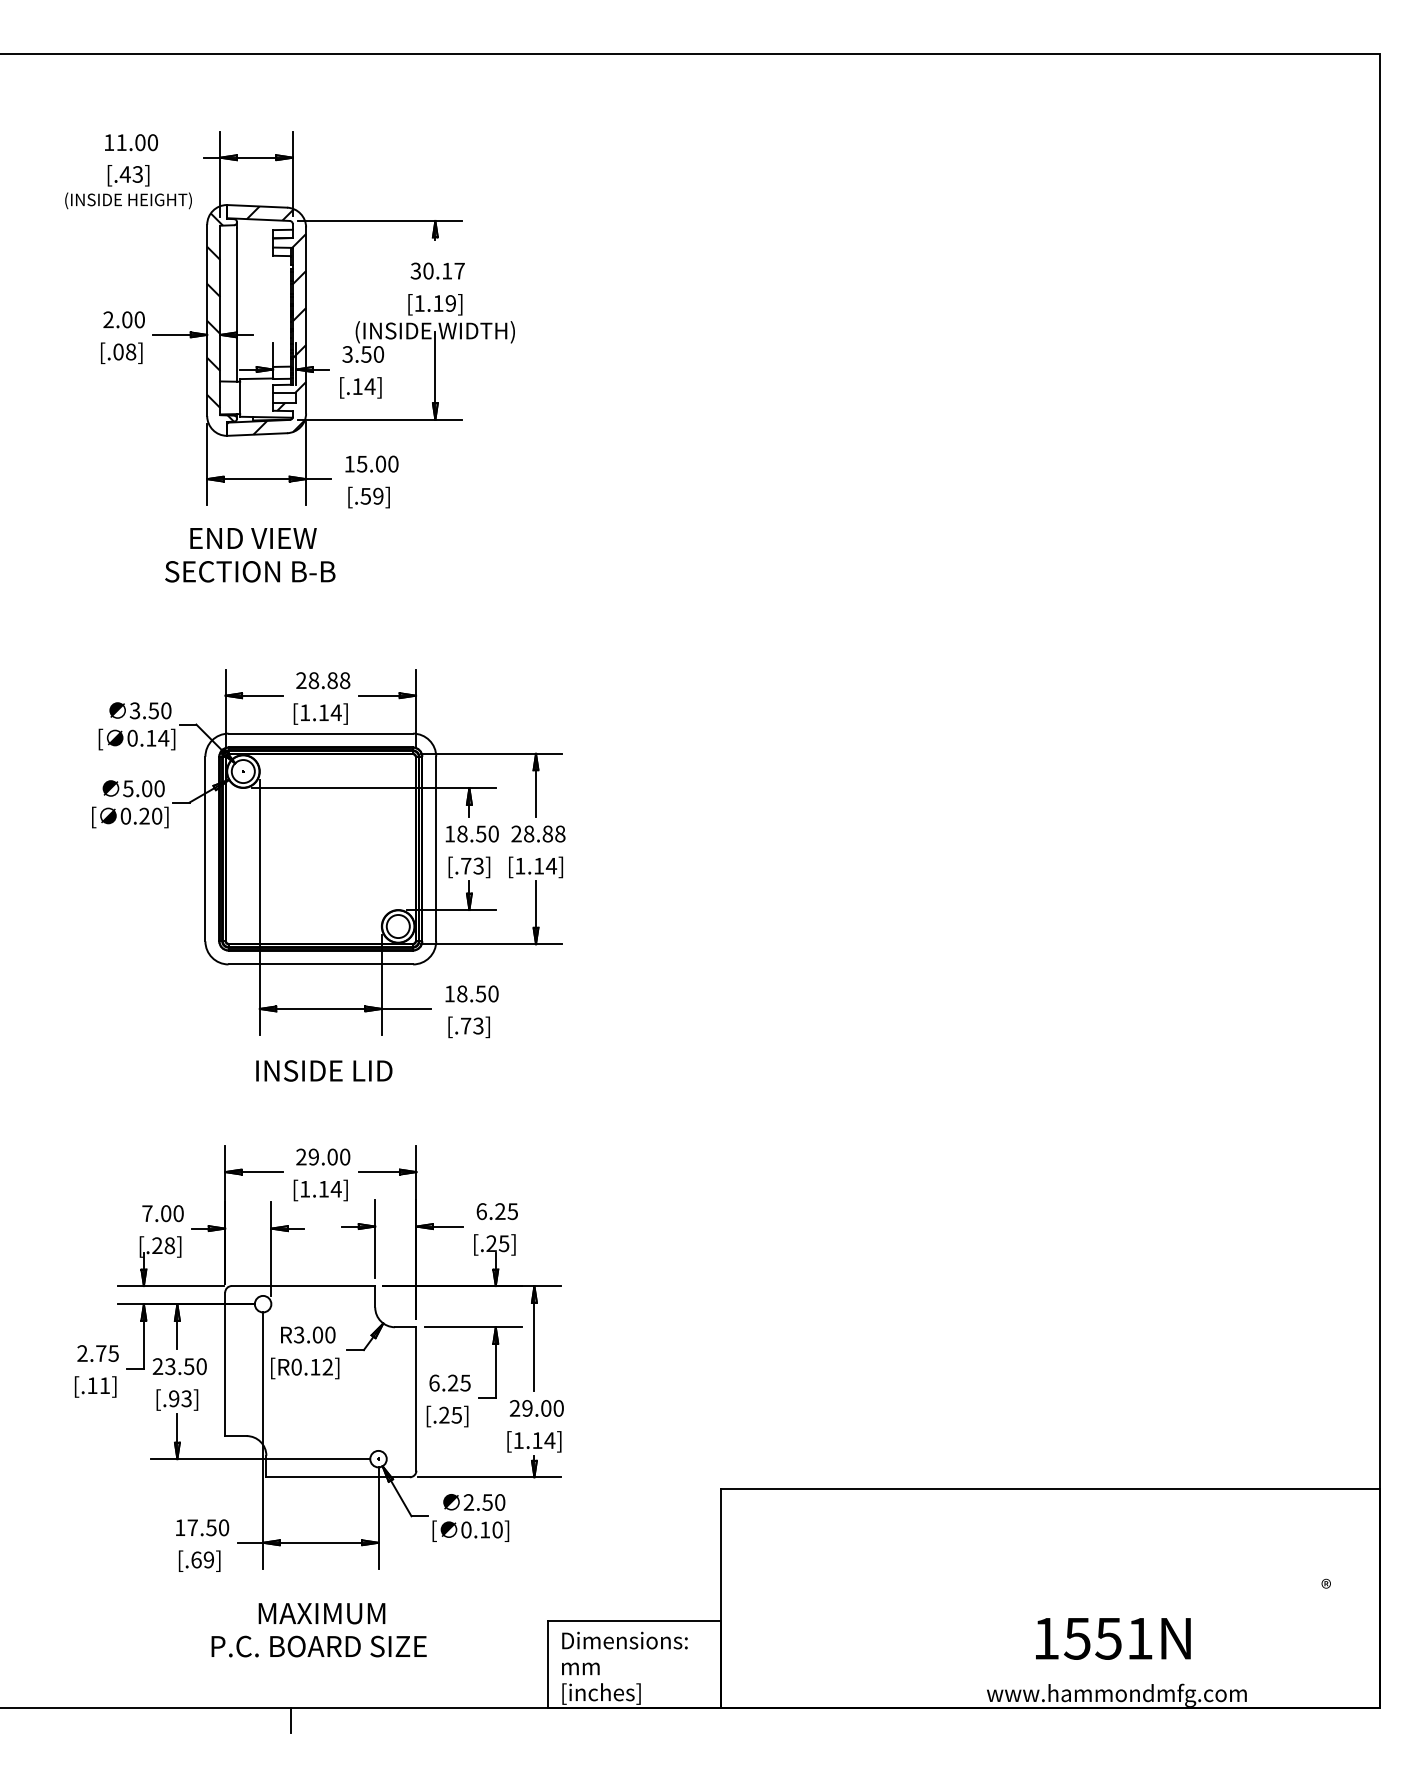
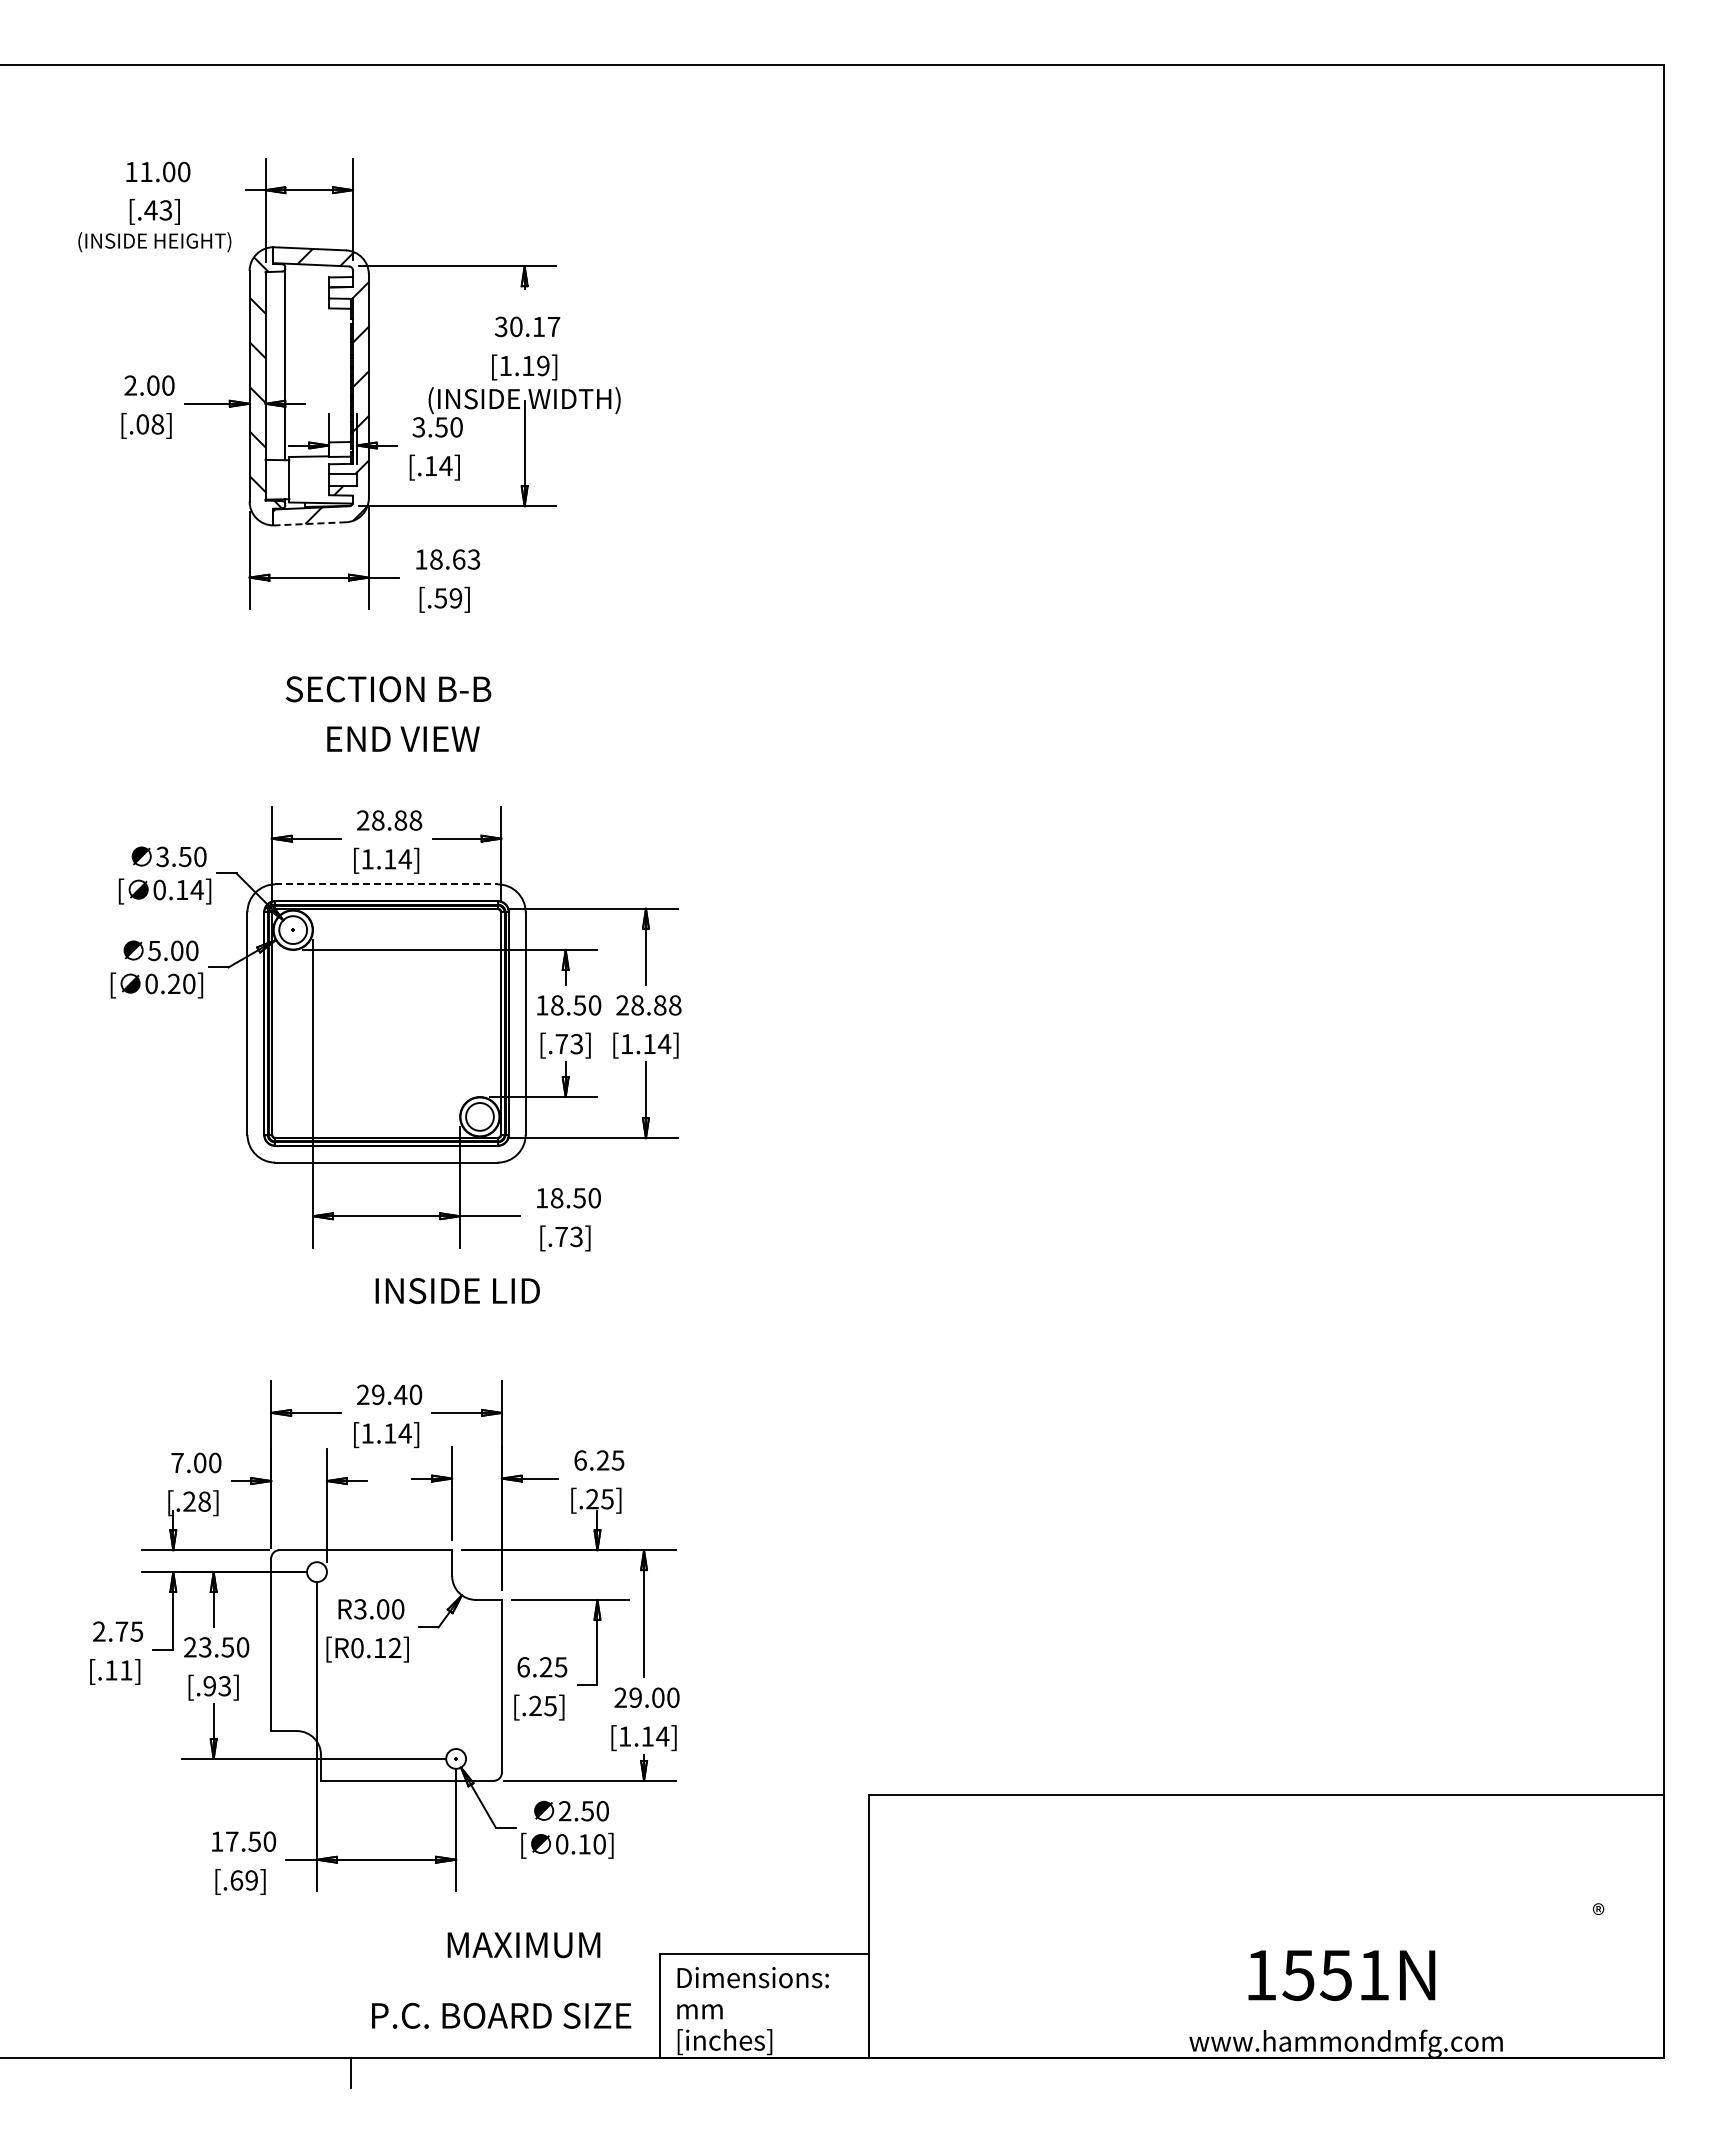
line: (257, 434) -> (310, 523), solid -> dashed
text: (378, 464) -> (455, 559), 15.00 -> 18.63
text: (253, 537) -> (403, 738), moved
text: (250, 571) -> (388, 689), moved
line: (321, 733) -> (387, 884), solid -> dashed
text: (324, 1070) -> (457, 1290), moved
text: (332, 1156) -> (400, 1394), 29.00 -> 29.40
text: (321, 1613) -> (523, 1945), moved
text: (319, 1646) -> (501, 2015), moved

